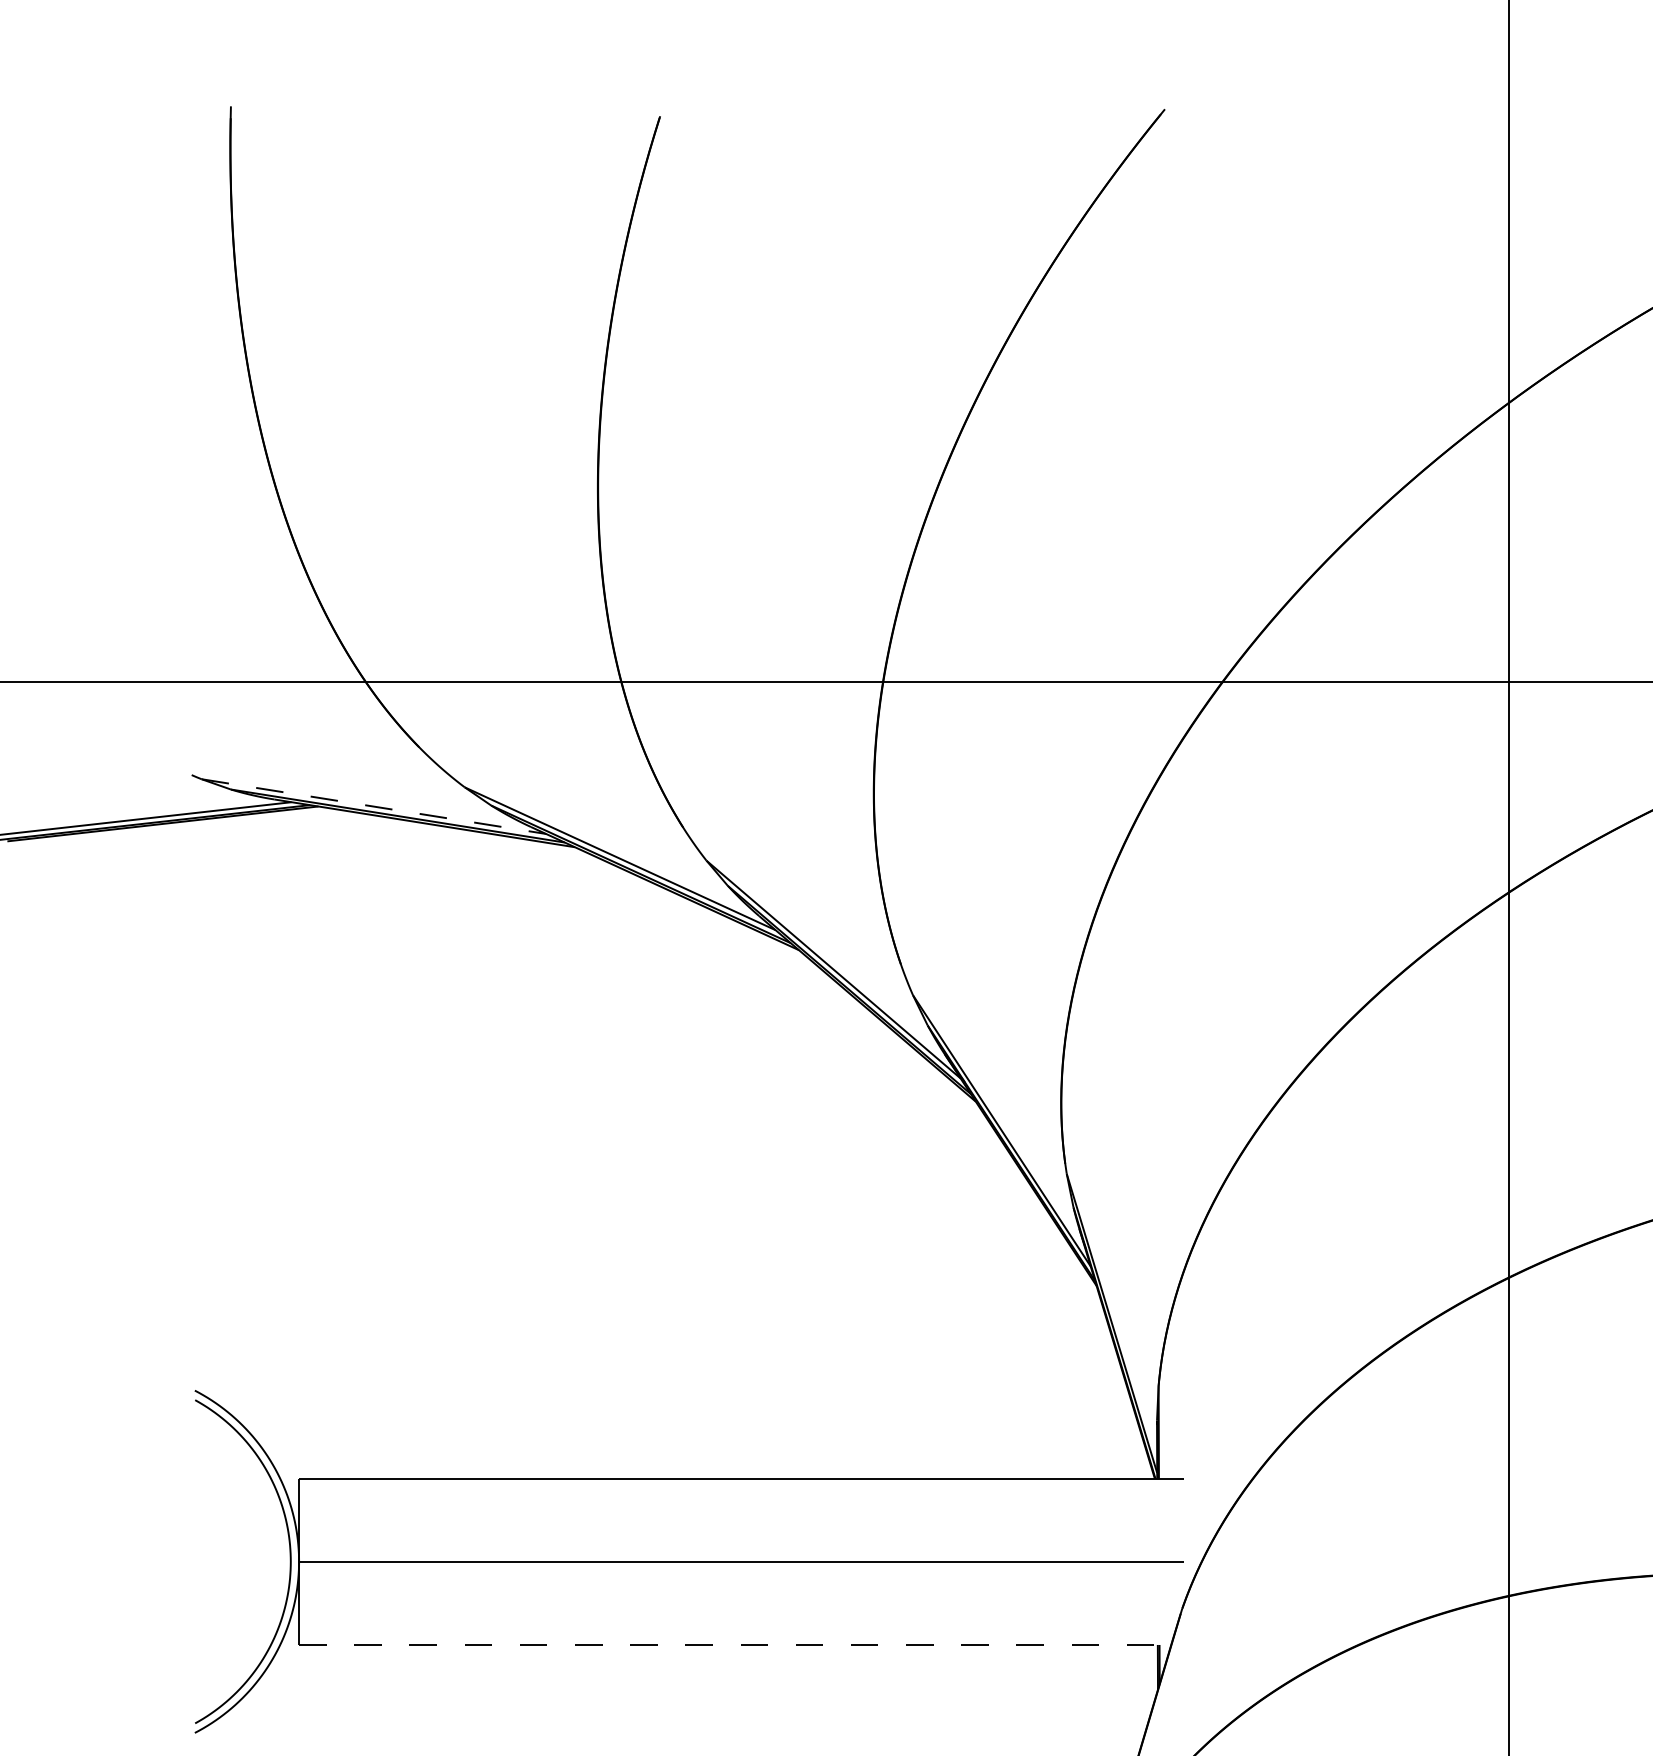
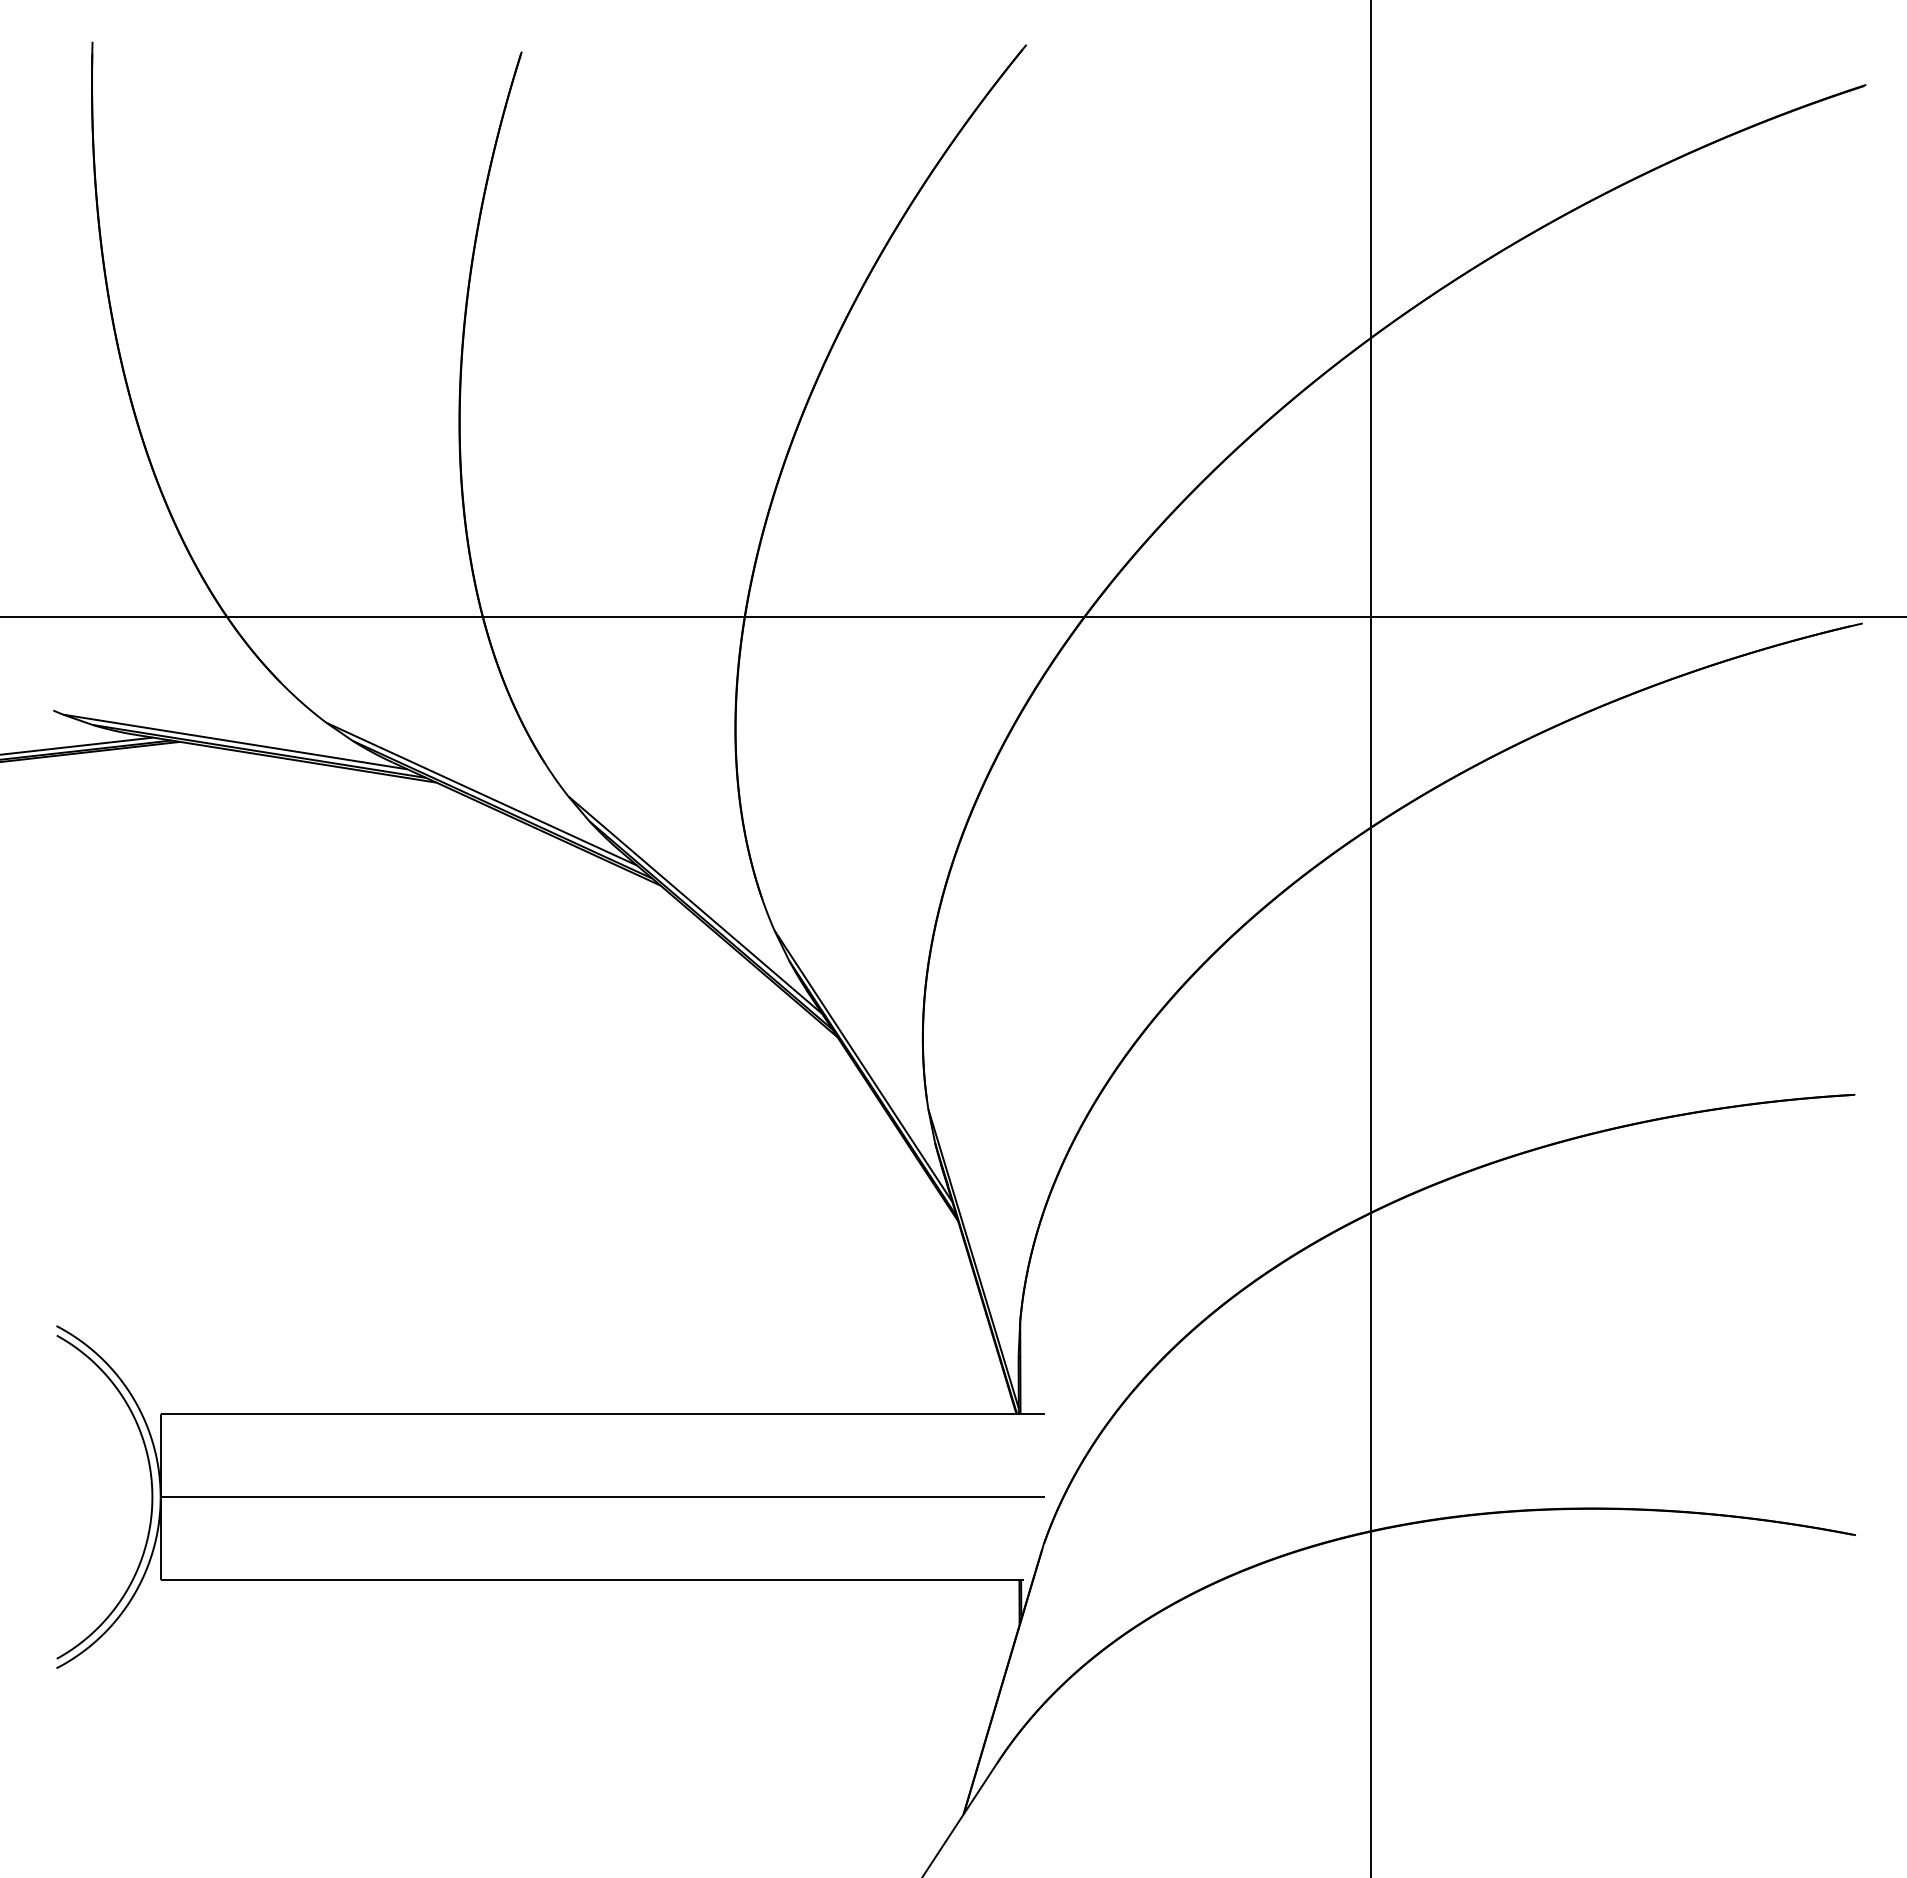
line: (374, 807) -> (236, 742), dashed -> solid
line: (730, 1645) -> (592, 1580), dashed -> solid

